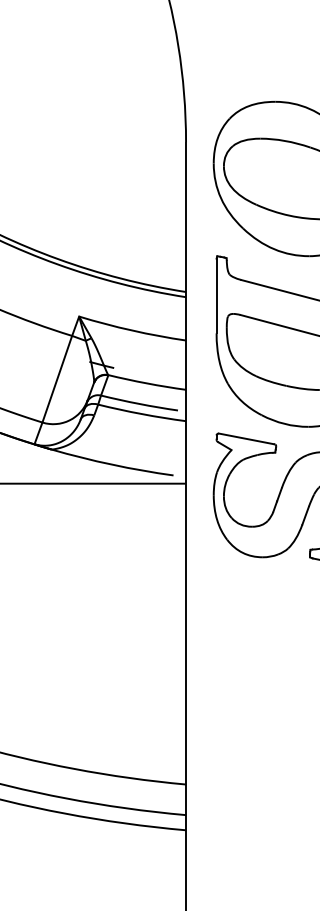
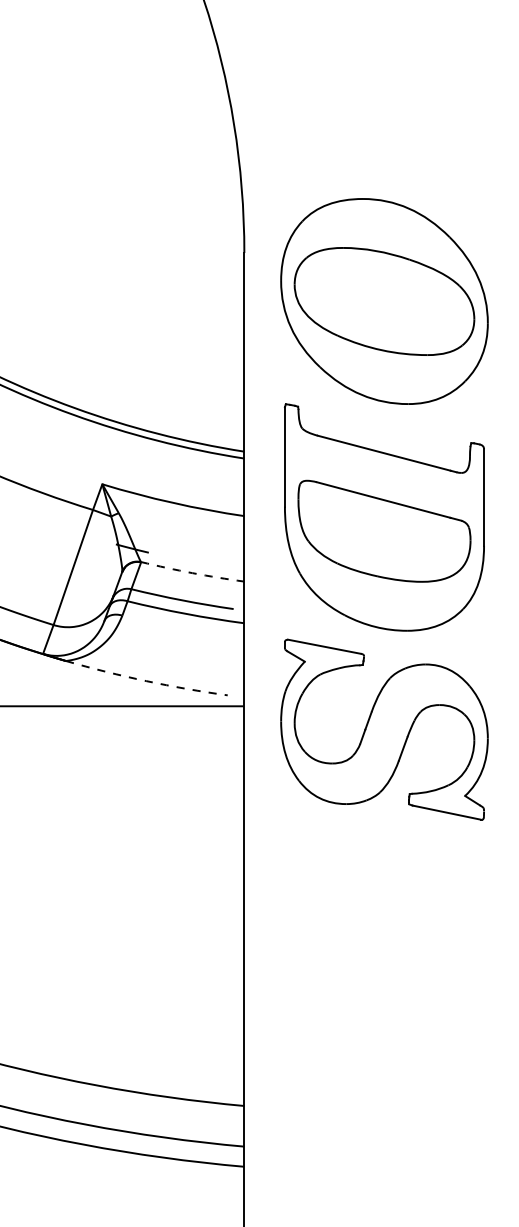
arc: (147, 383) -> (192, 573), solid -> dashed
arc: (112, 465) -> (146, 681), solid -> dashed

